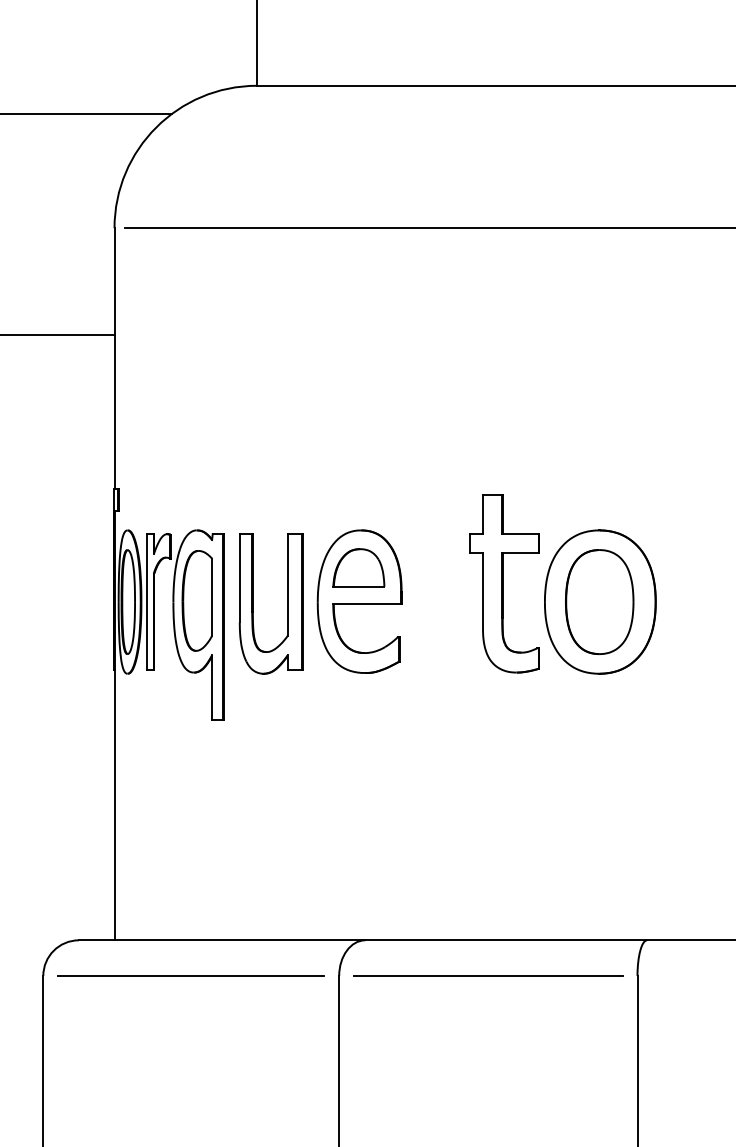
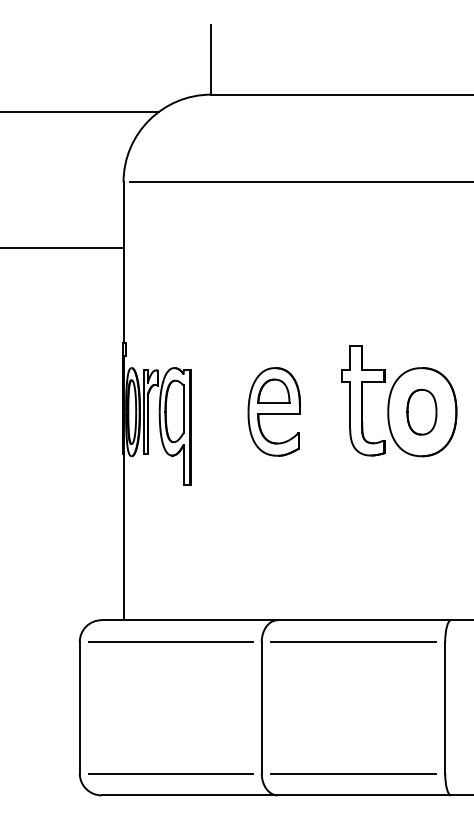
part: (598, 602) -> (421, 412), size x0.7
part: (254, 604) -> (209, 413), removed

